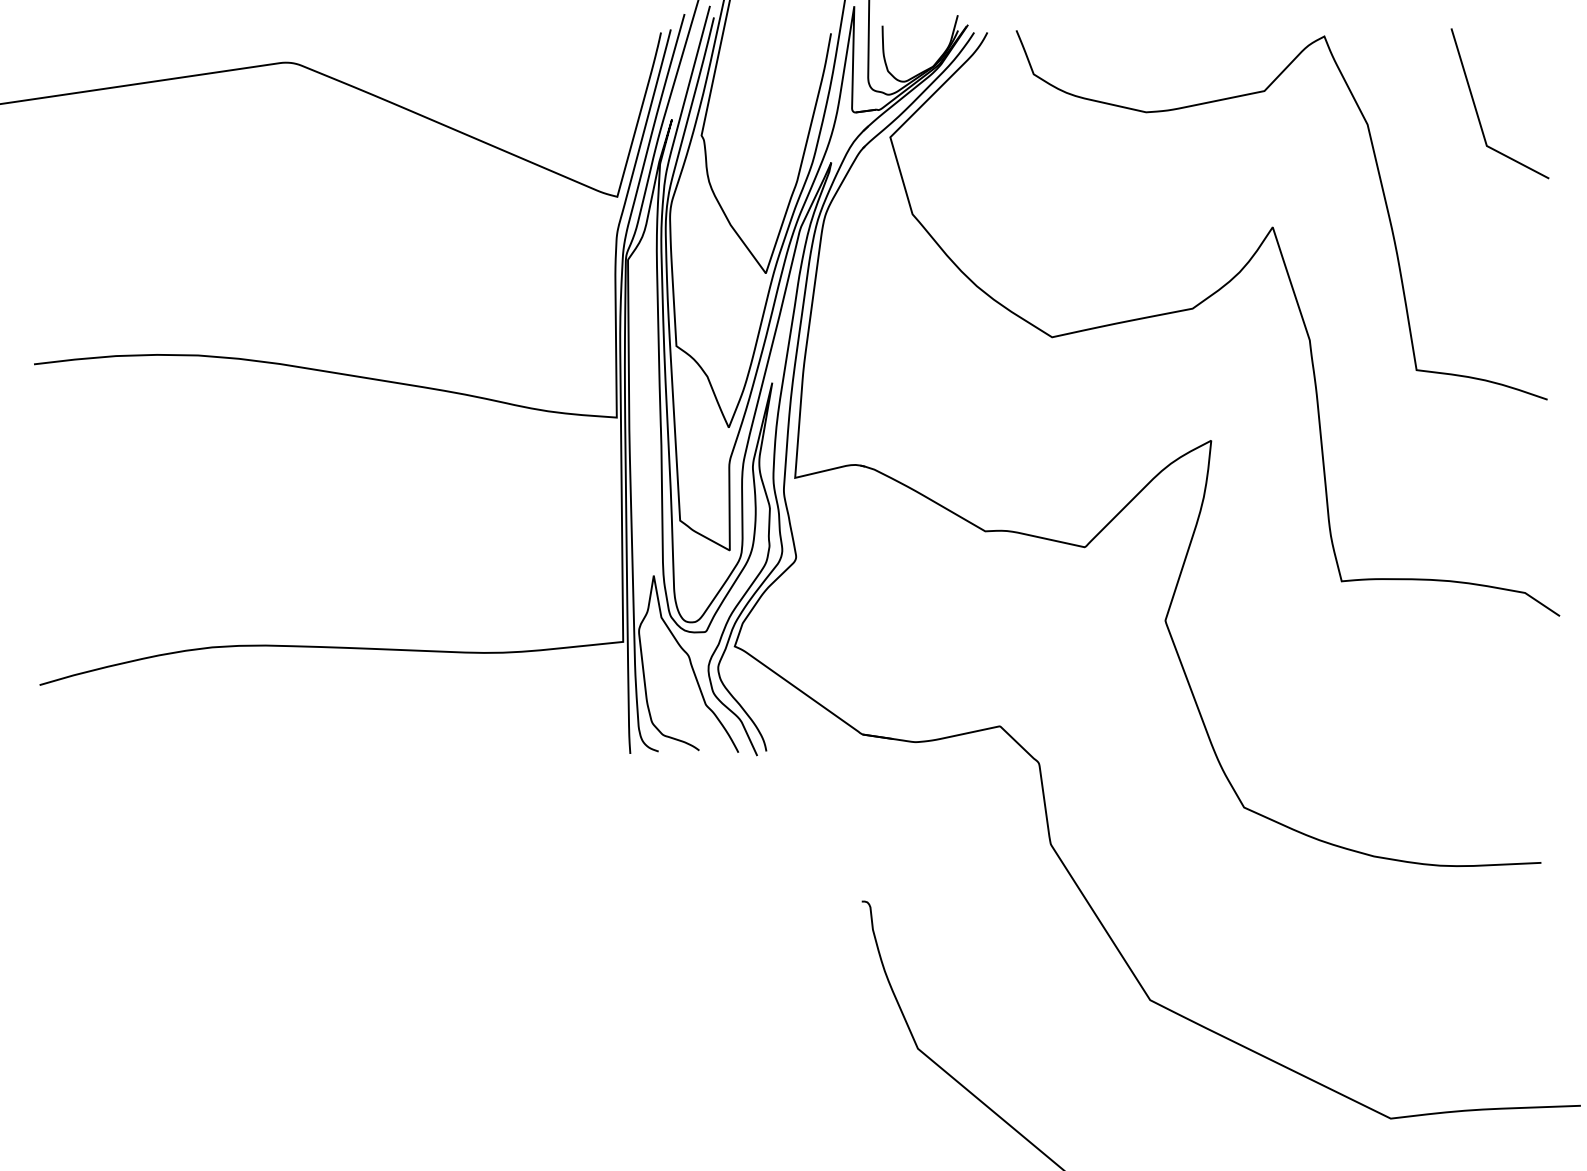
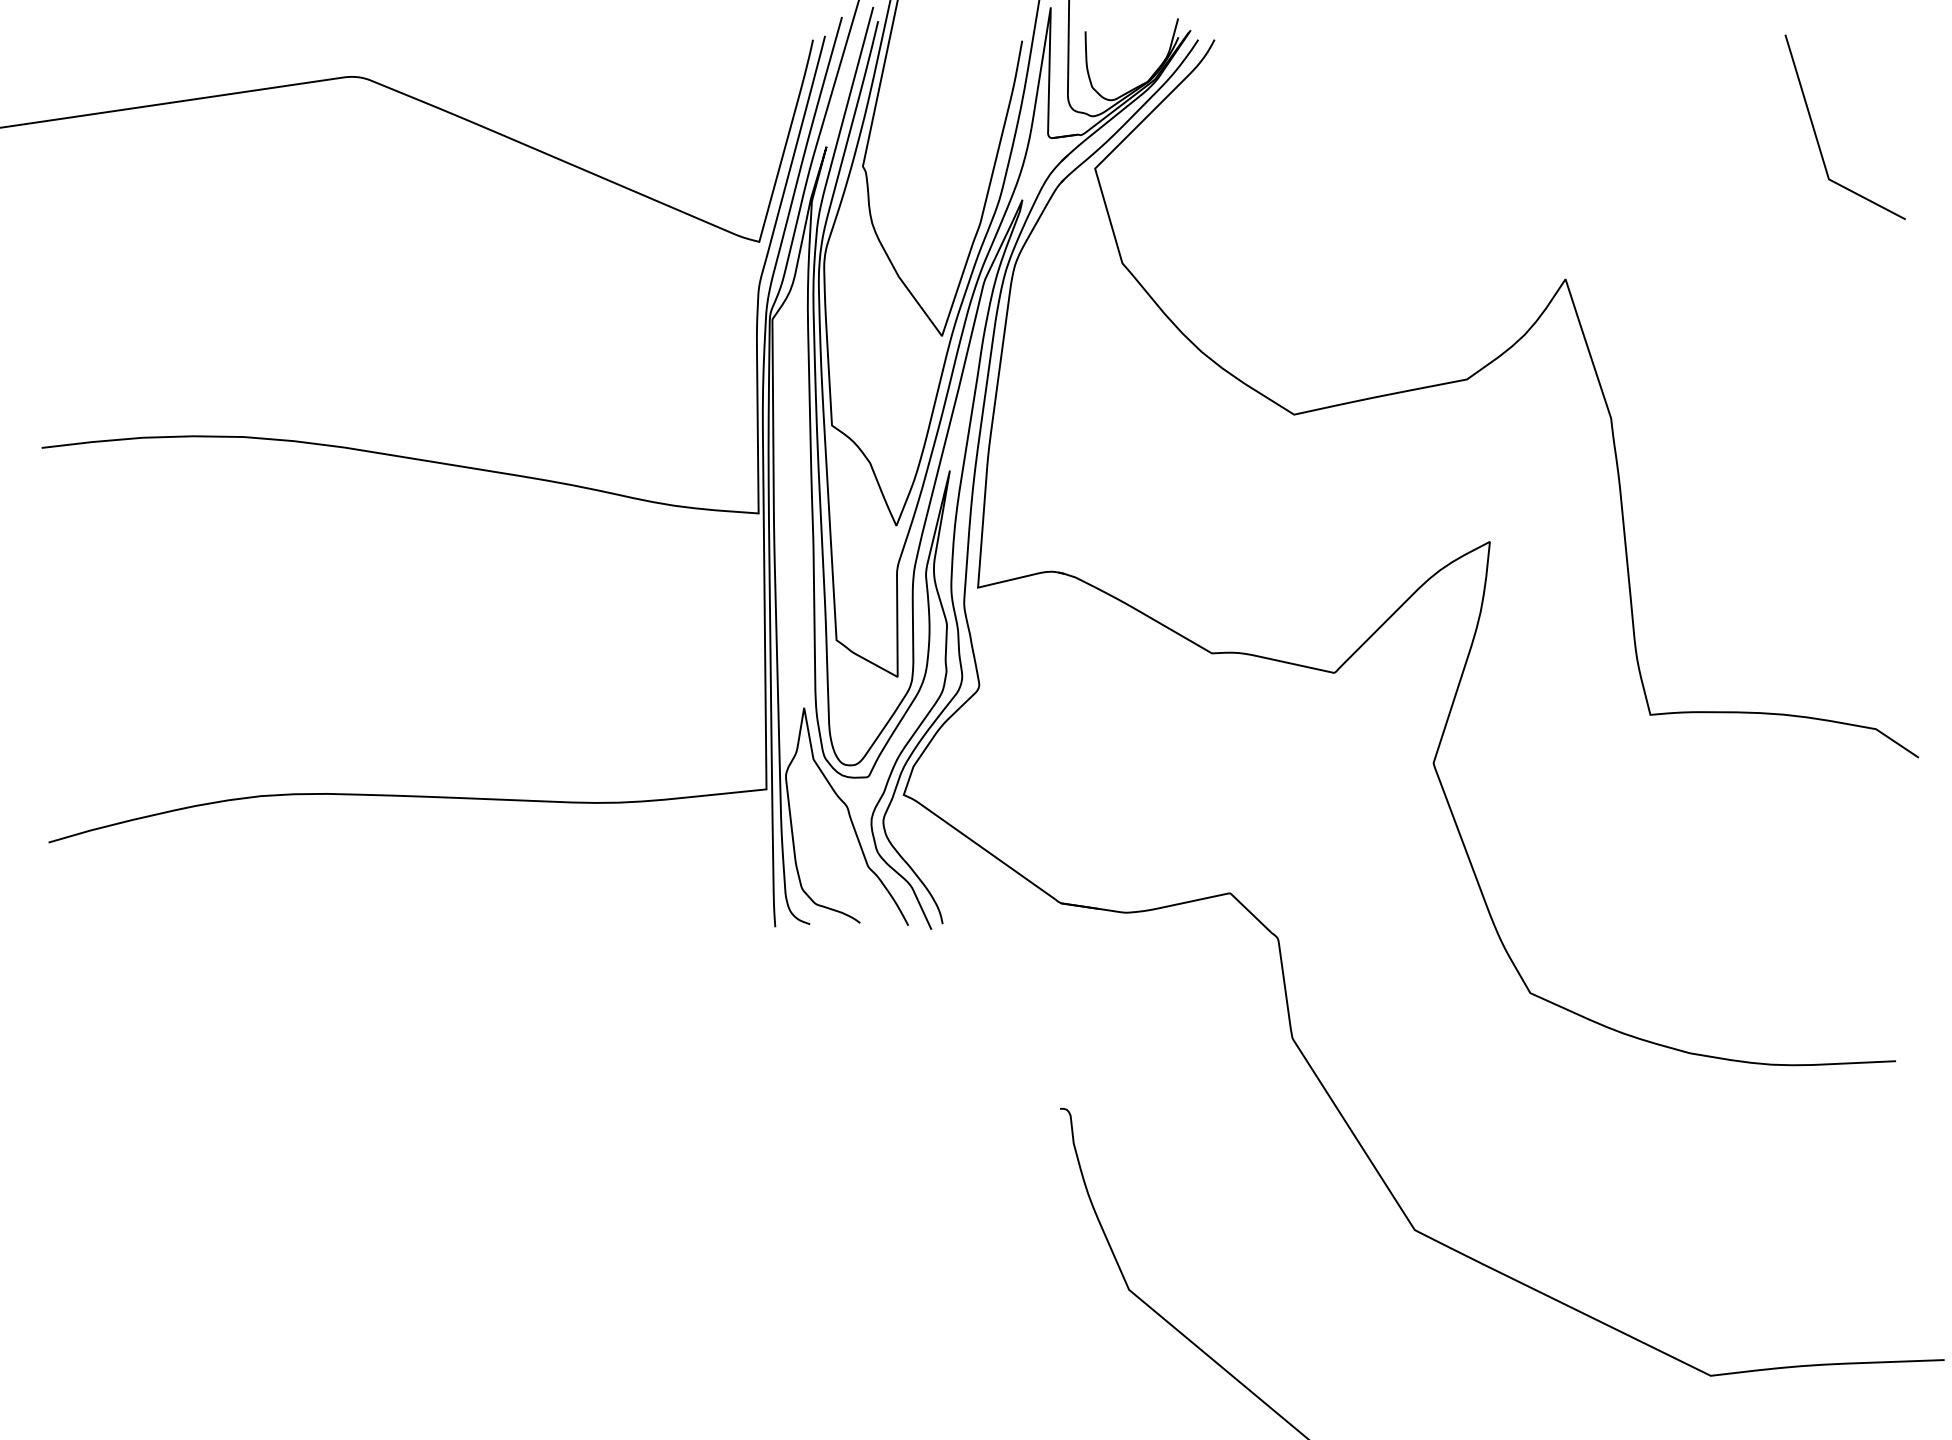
curve: (1382, 192) -> (1700, 236), removed

